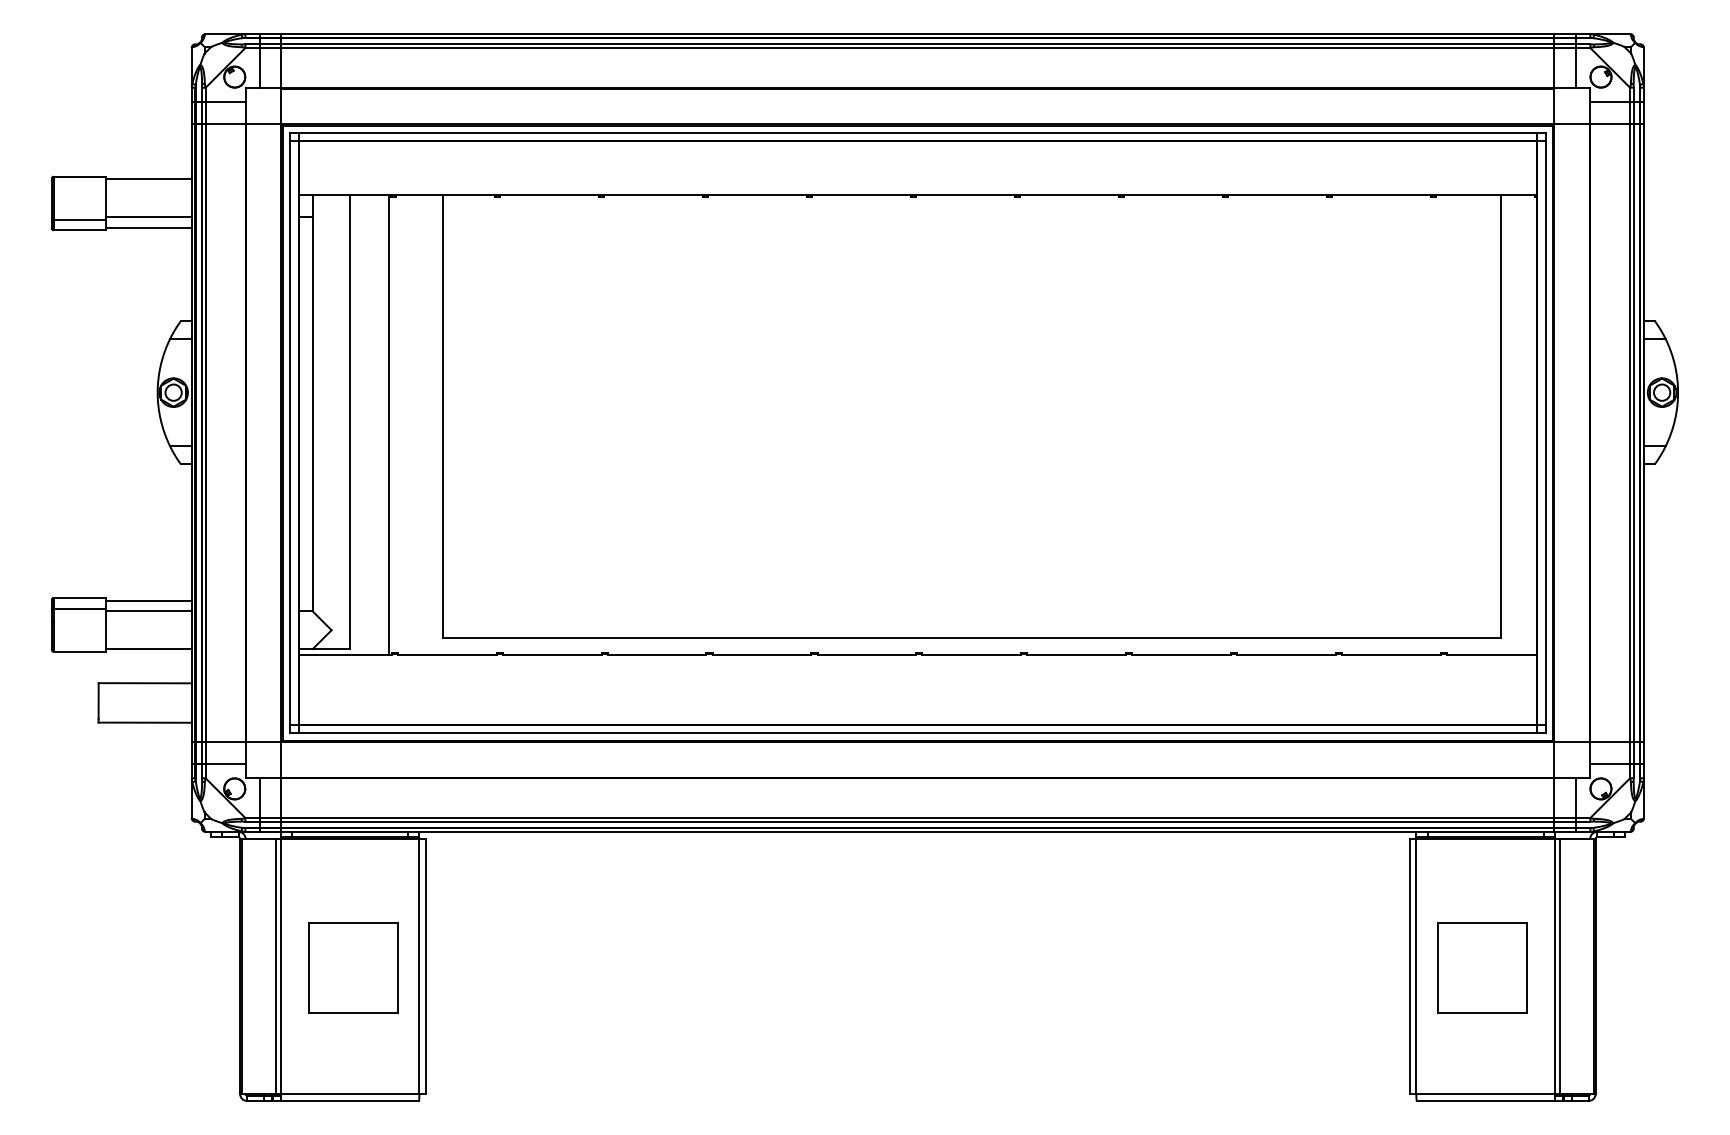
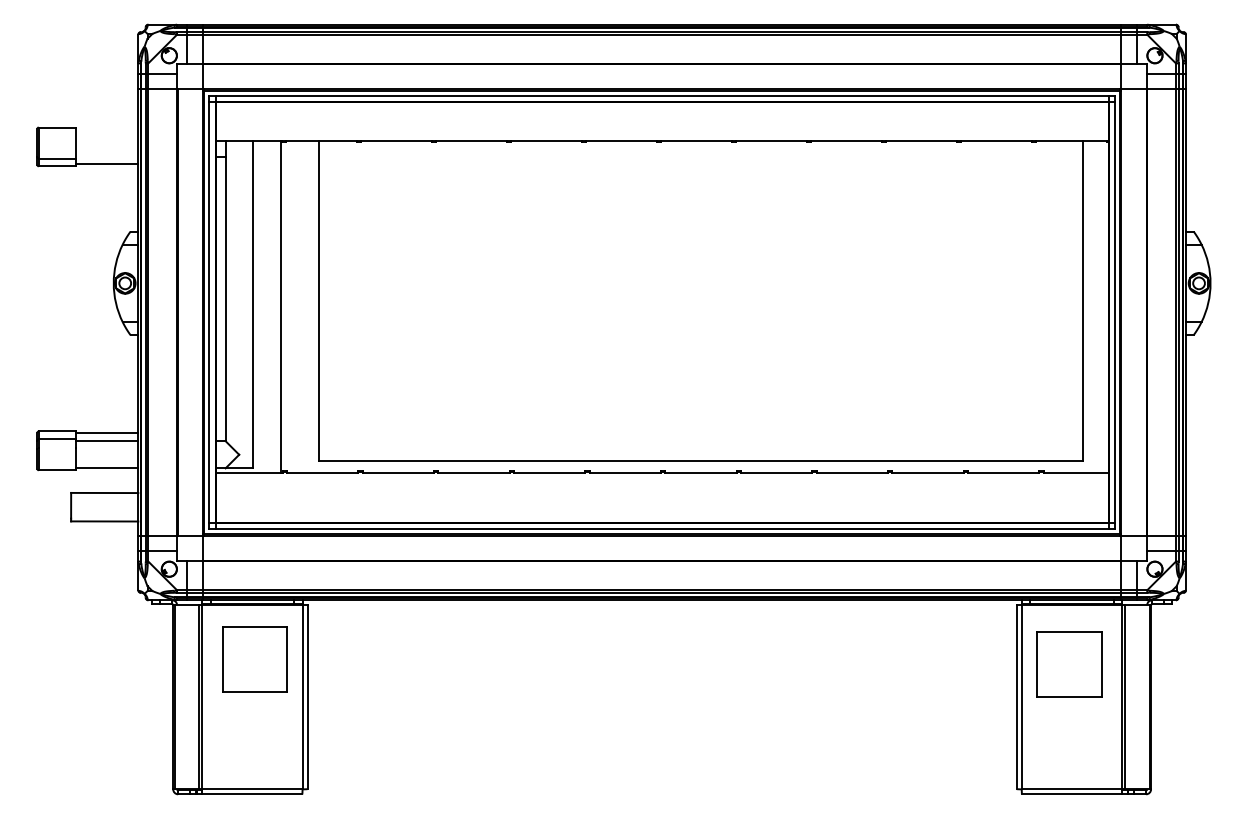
line: (148, 179) -> (107, 129), removed
line: (148, 216) -> (107, 156), removed
part: (353, 967) -> (255, 659), moved
part: (1482, 967) -> (1069, 664), moved

